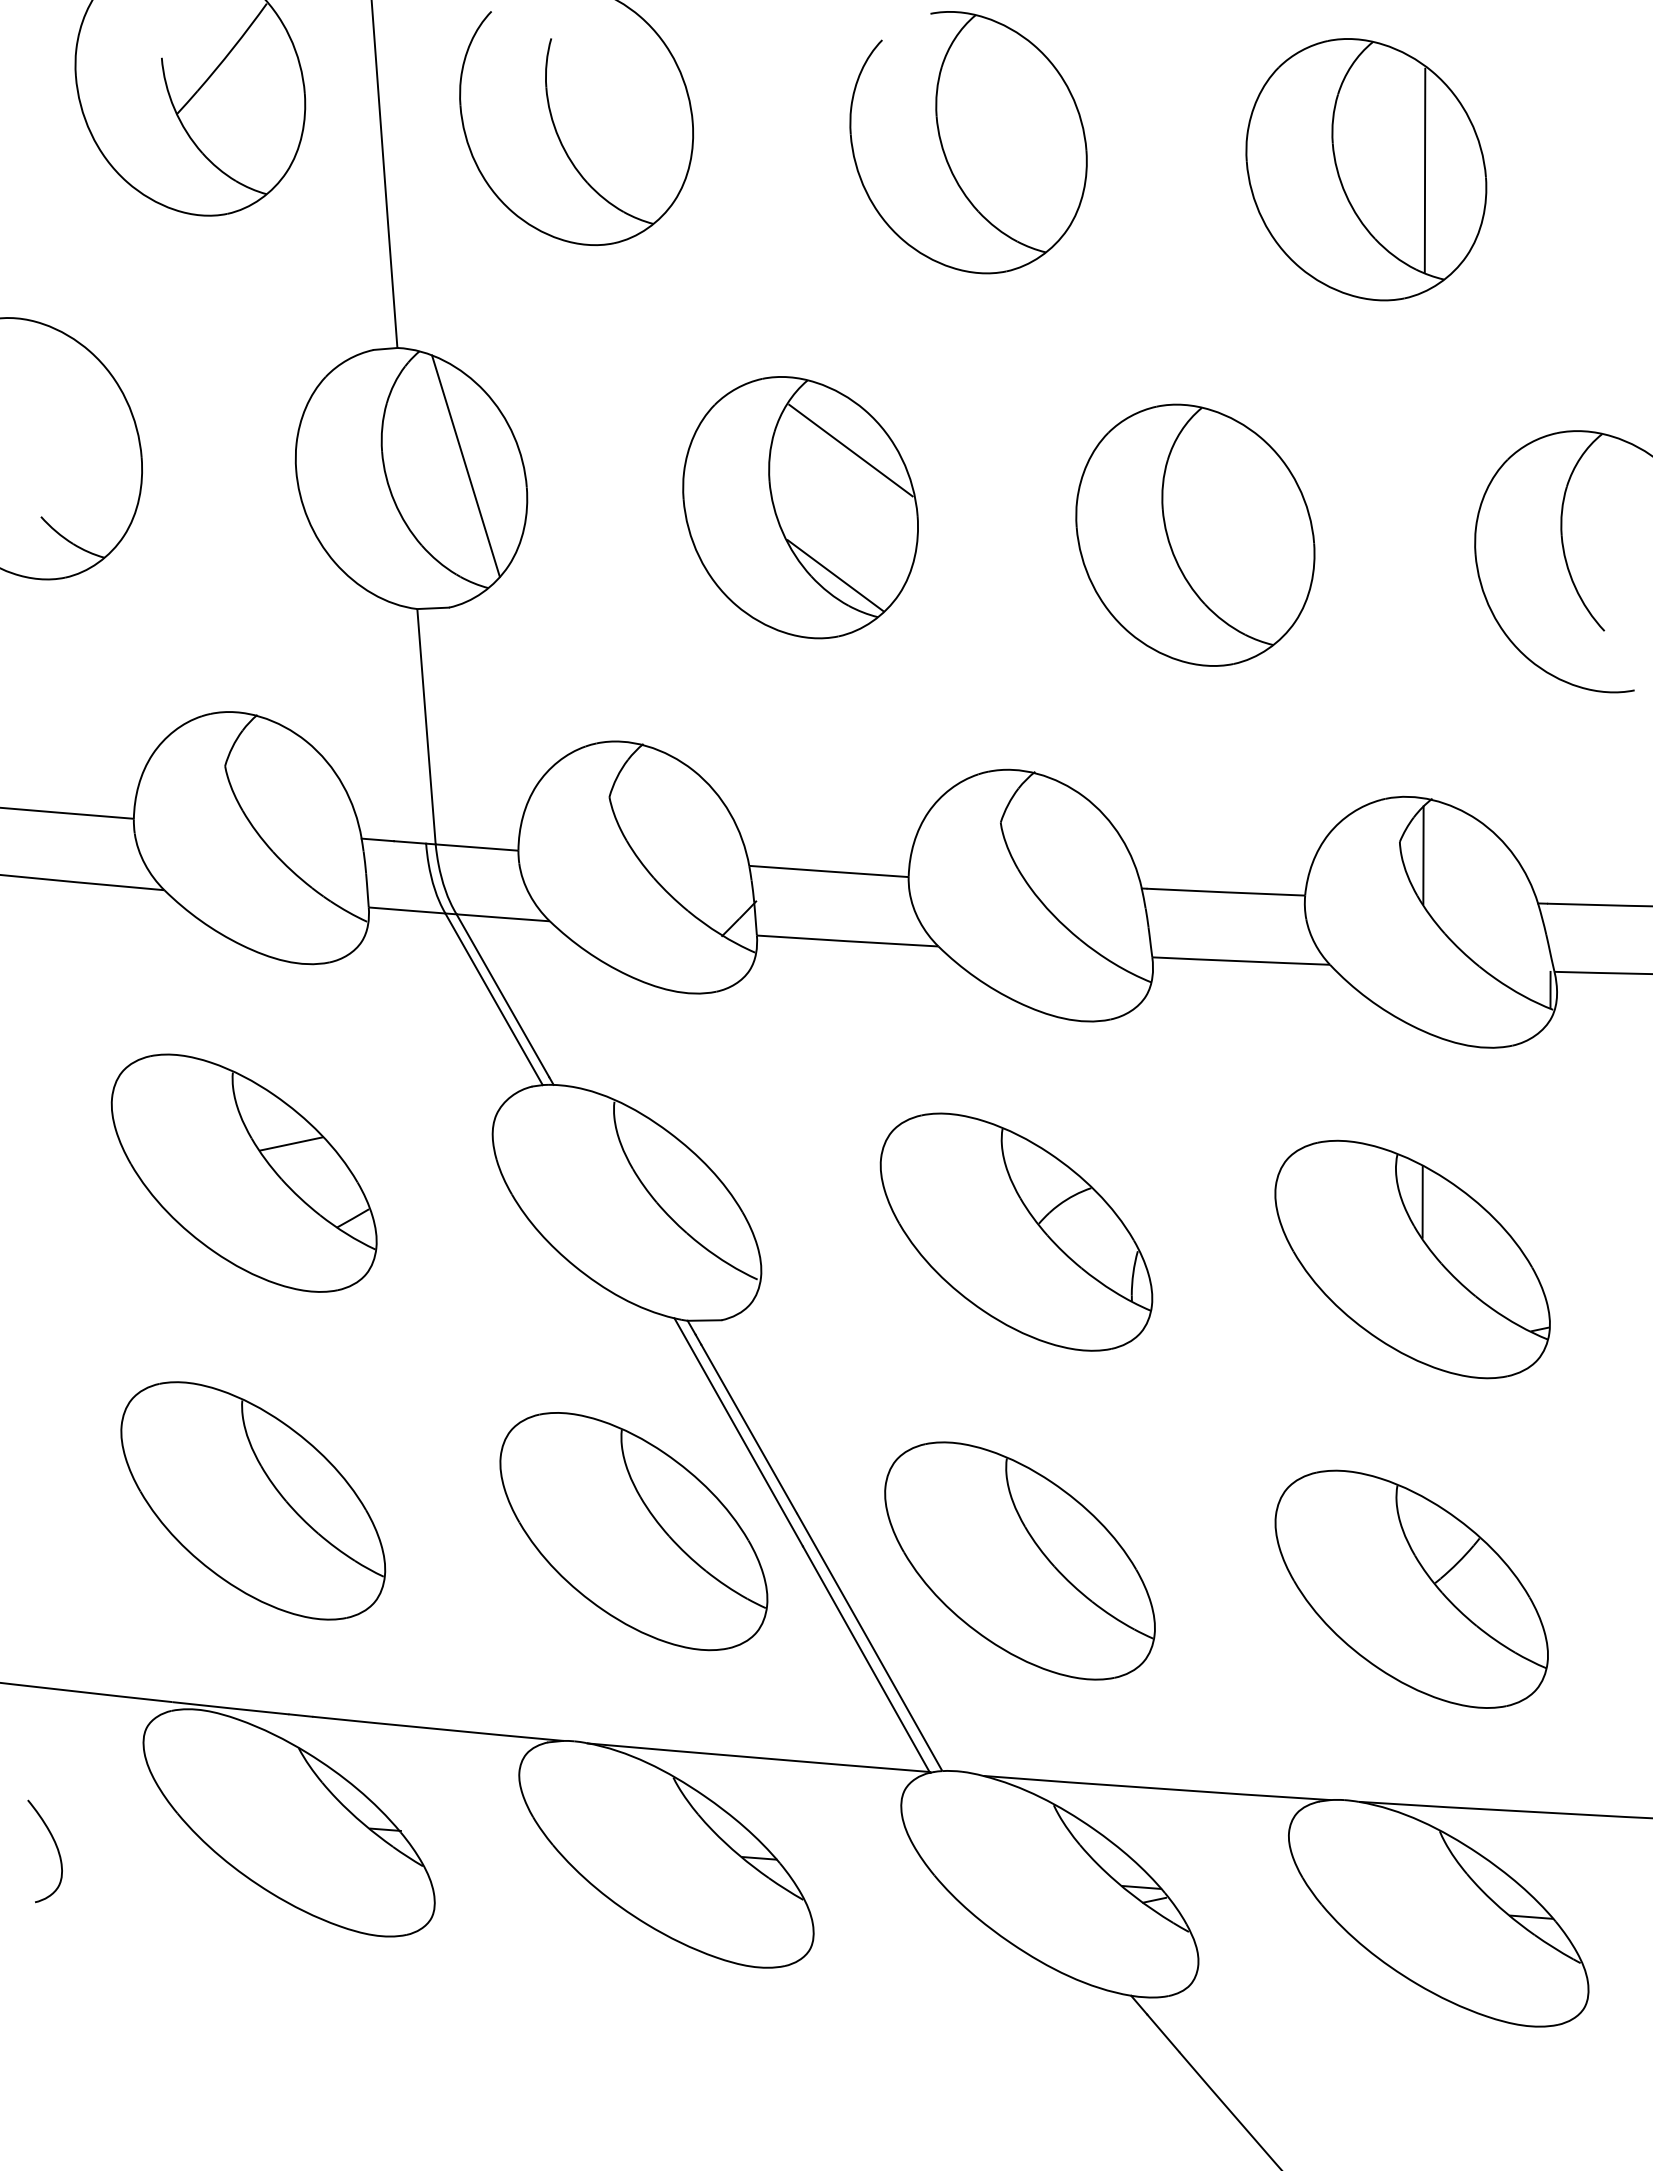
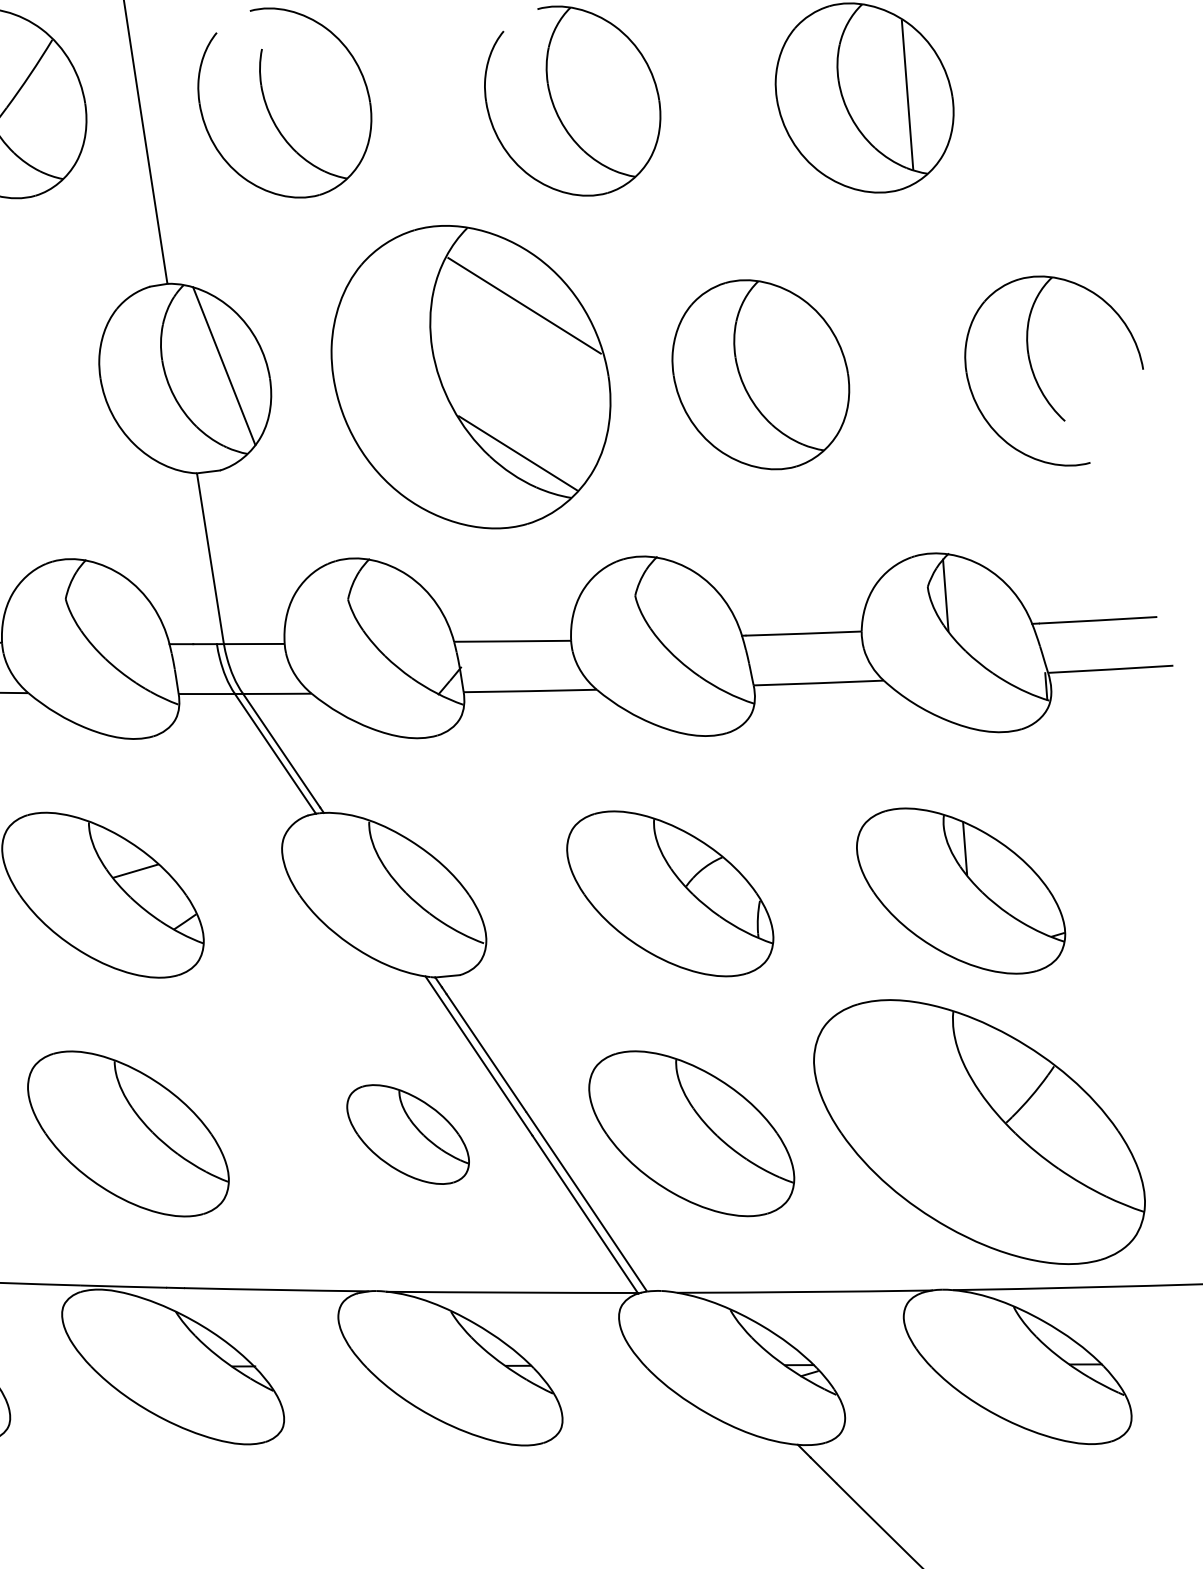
part: (800, 507) -> (470, 377), size x1.6
part: (633, 1531) -> (407, 1134), size x0.6
part: (1411, 1588) -> (979, 1131), size x1.6

